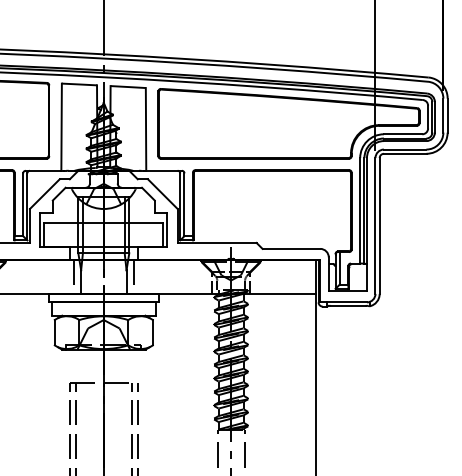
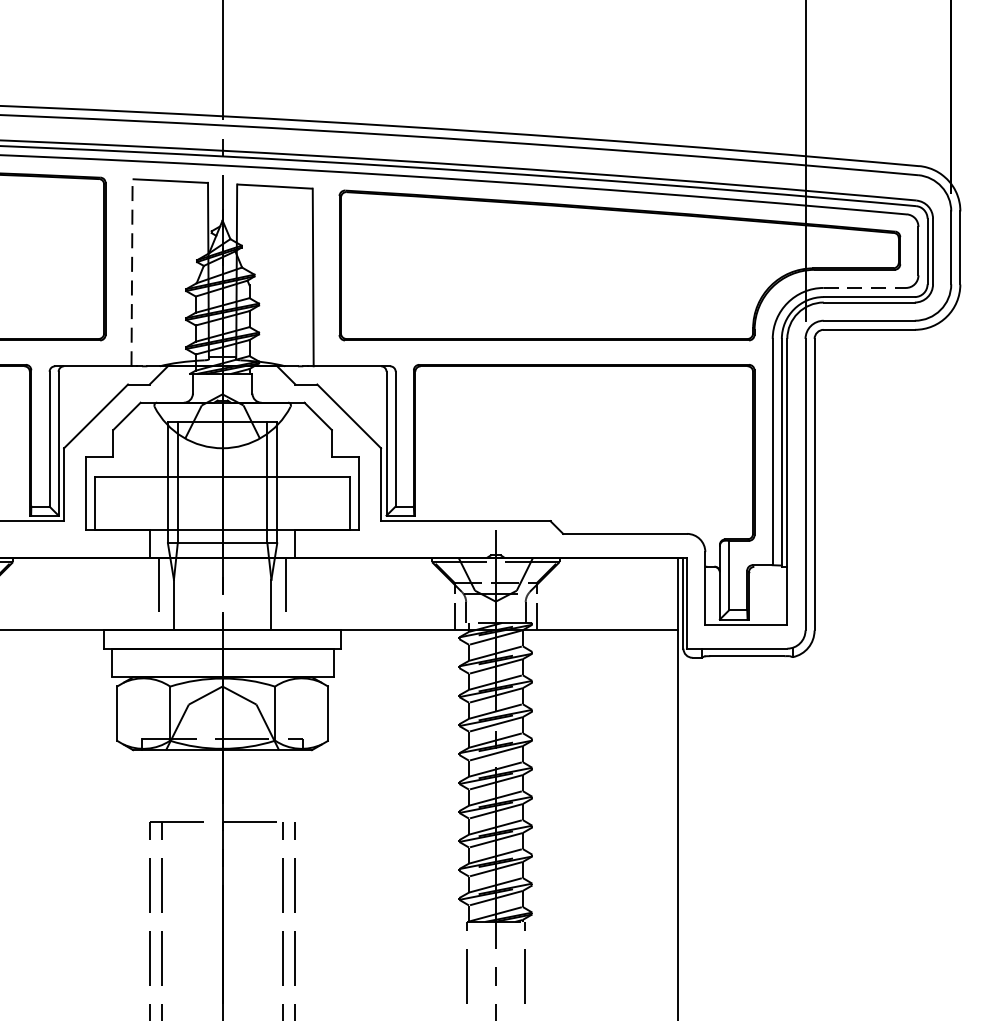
line: (61, 127) -> (131, 273), solid -> dashed
line: (403, 134) -> (865, 288), solid -> dashed

